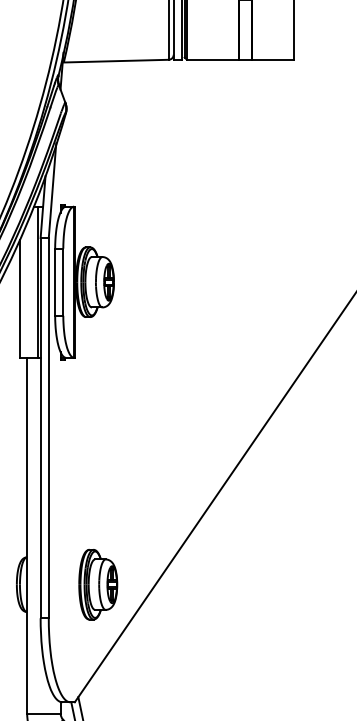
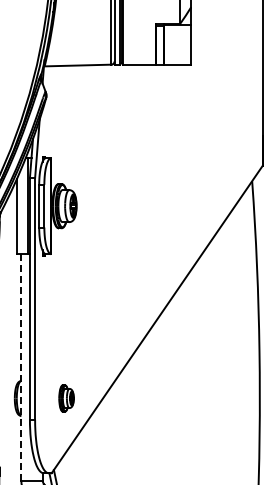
line: (27, 534) -> (21, 366), solid -> dashed
part: (98, 584) -> (66, 398), size x0.6

